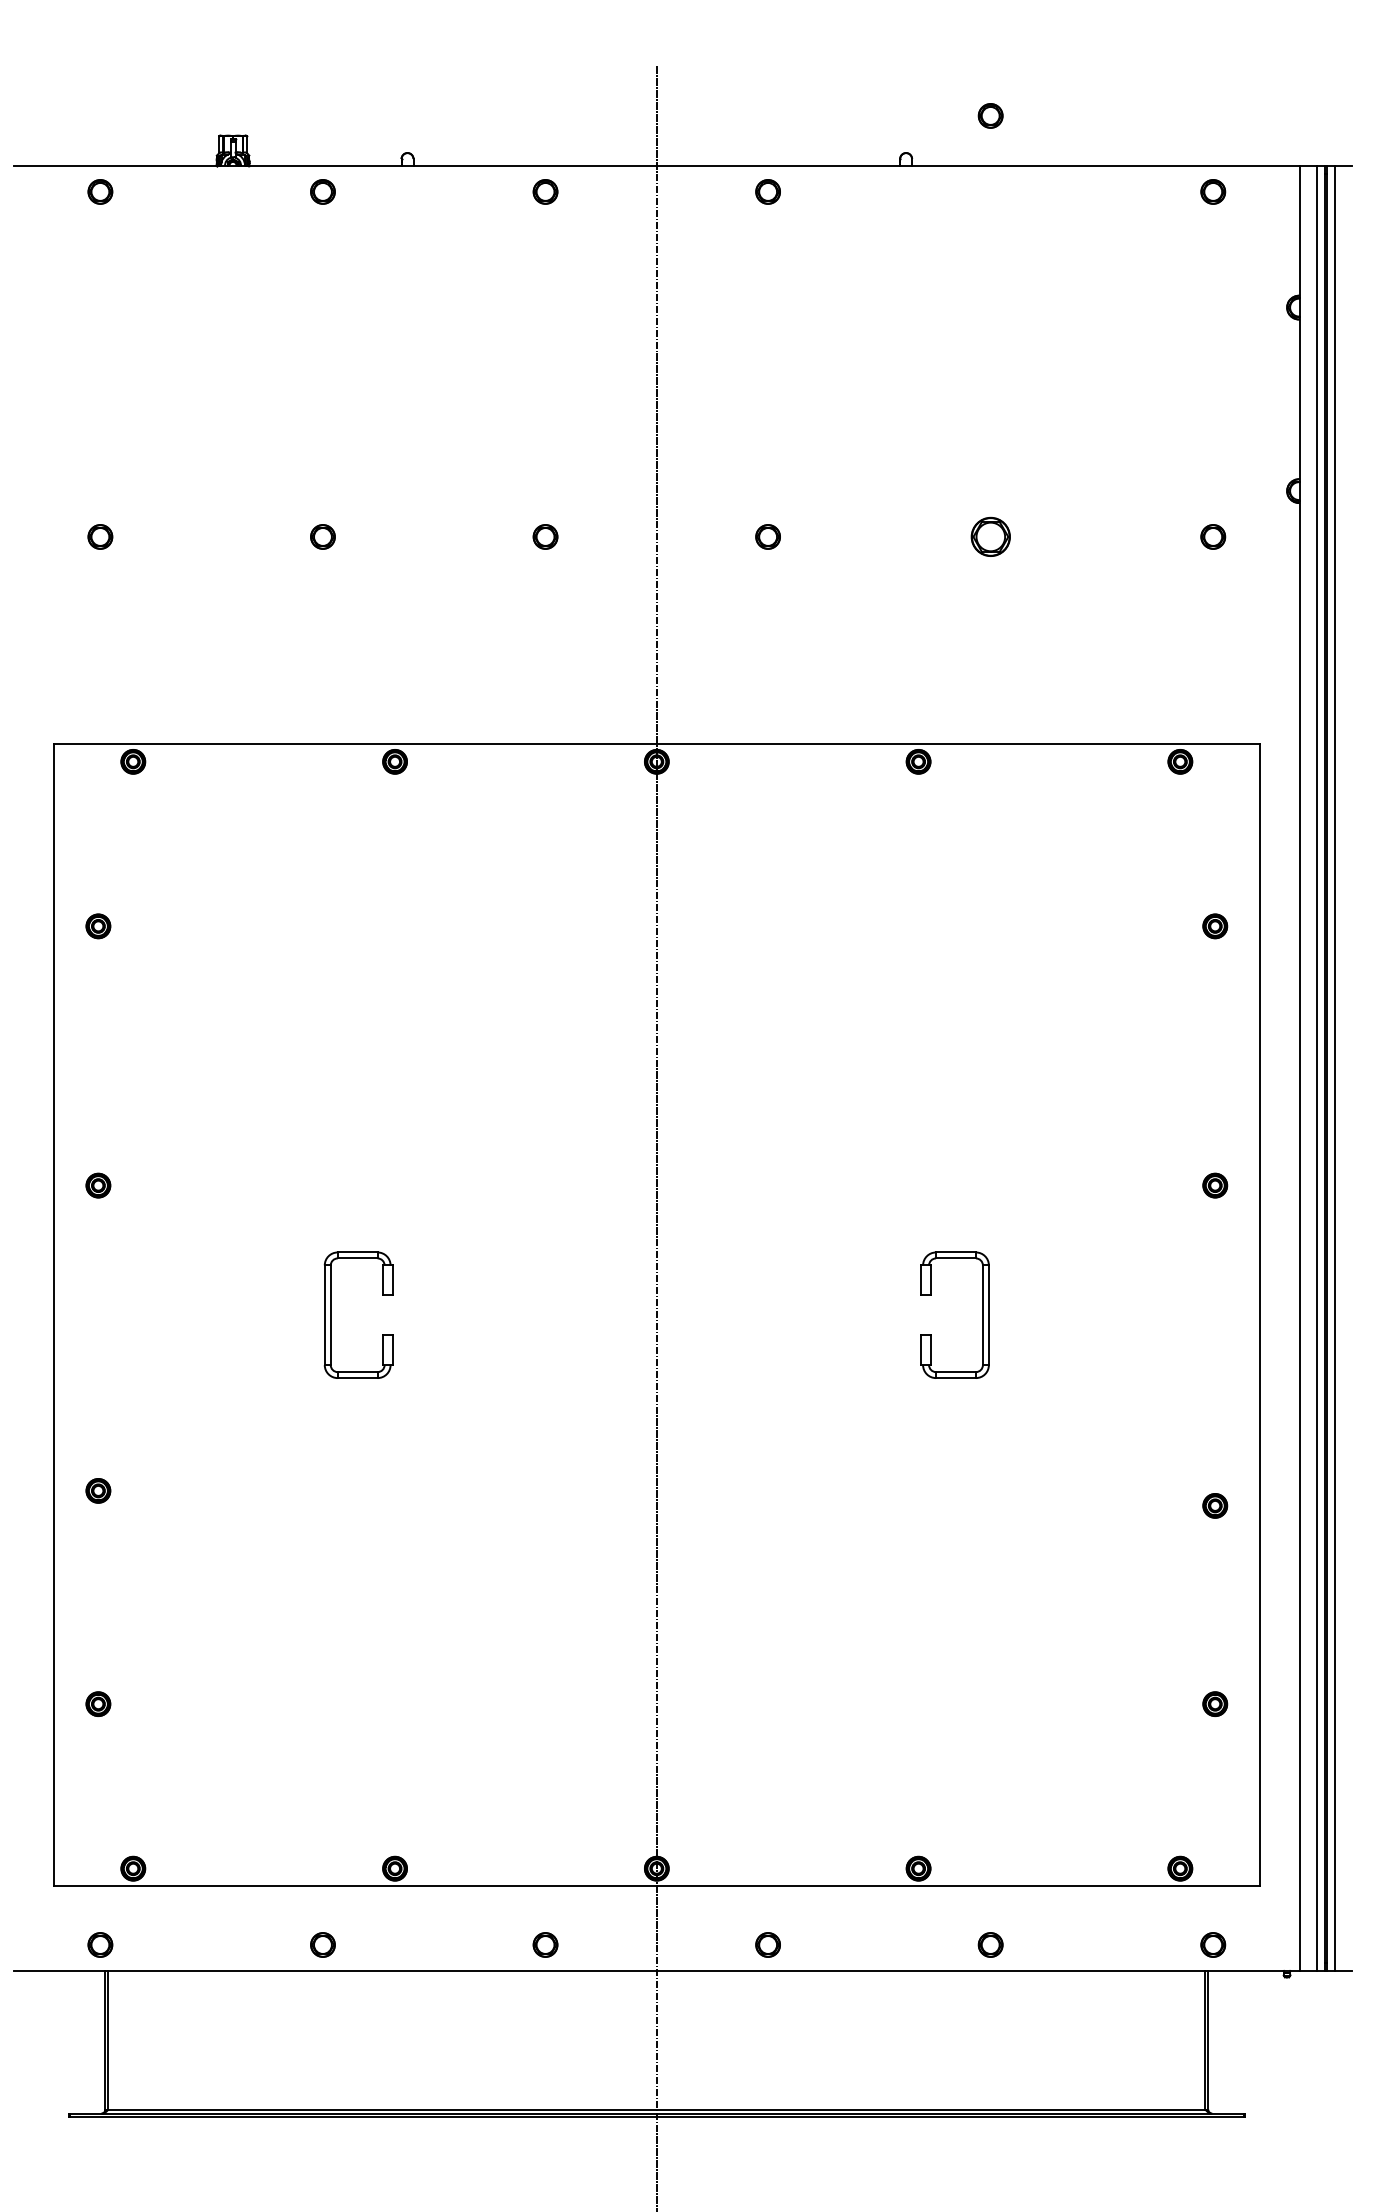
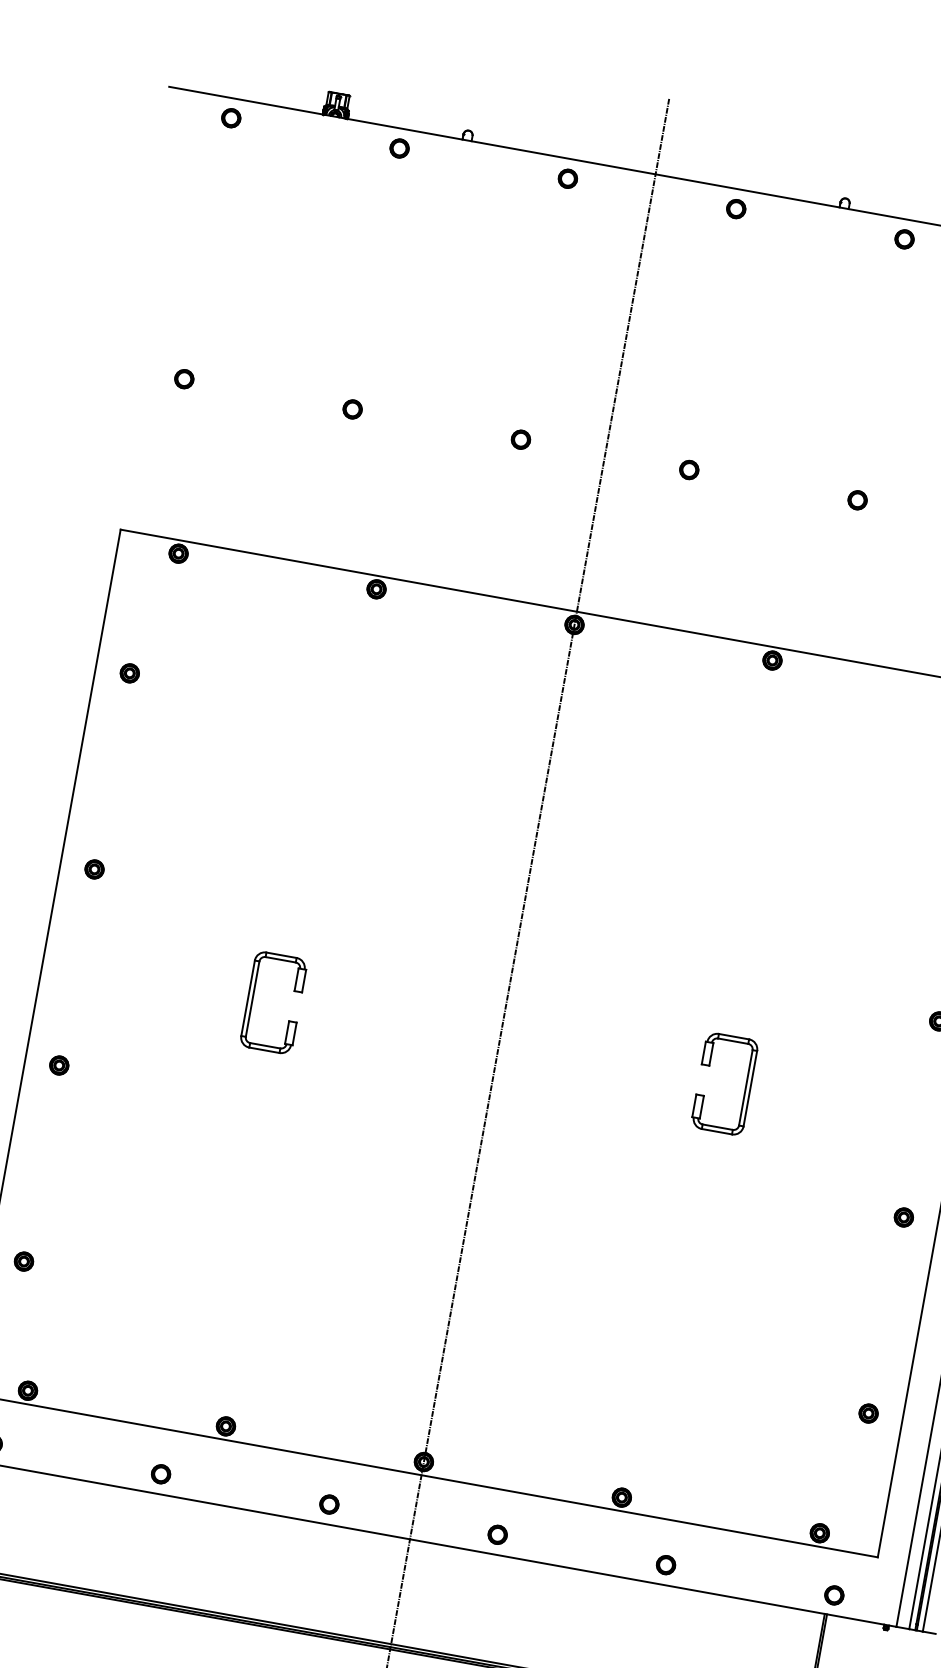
part: (990, 115) -> (904, 239), moved
part: (990, 536) -> (857, 499), size x0.62
part: (98, 1490) -> (59, 1065), moved
part: (1215, 1505) -> (904, 1217), moved

